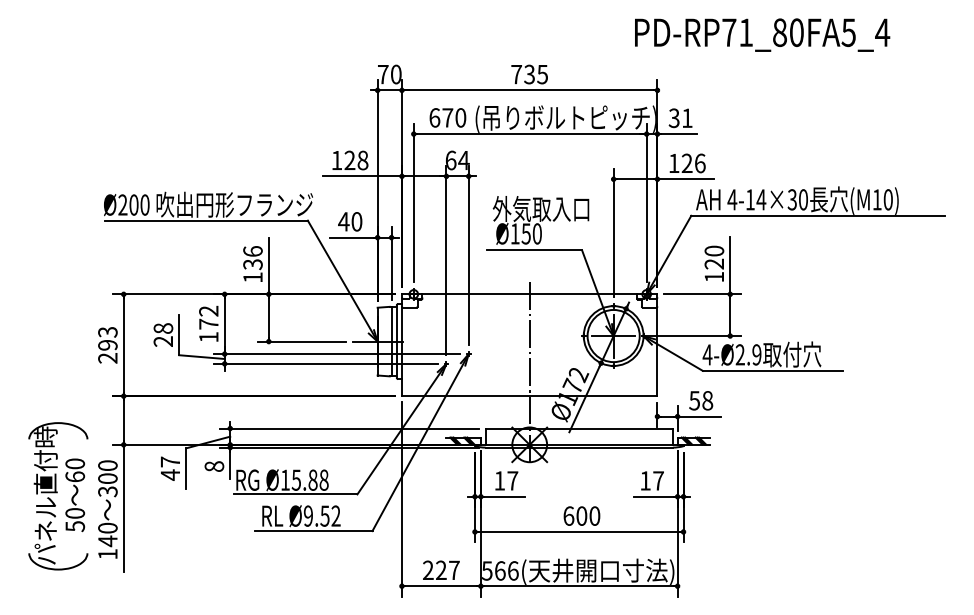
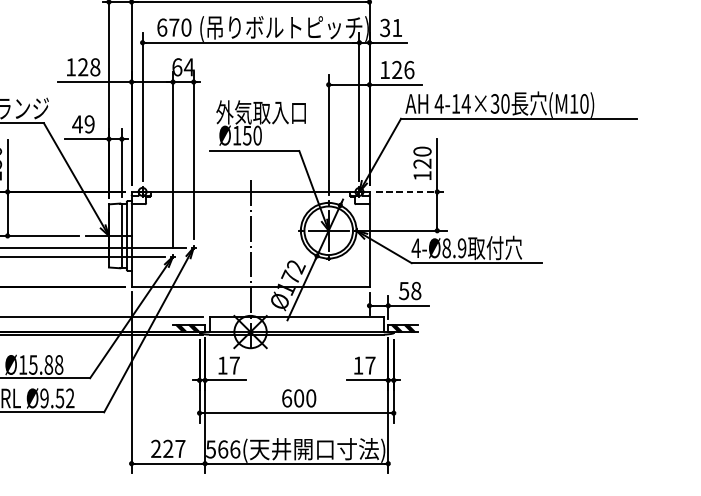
text: (356, 221) -> (89, 124), 40 -> 49
line: (703, 294) -> (412, 192), solid -> dashed
text: (739, 354) -> (445, 247), 4-Ø2.9 -> 4-Ø8.9

